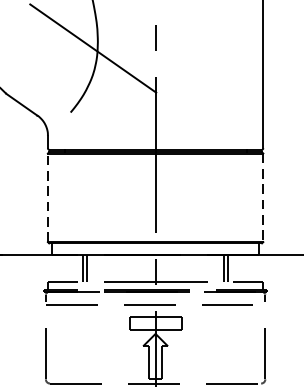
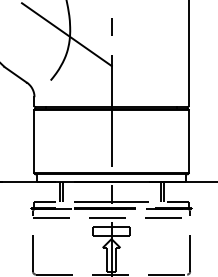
line: (48, 197) -> (34, 141), dashed -> solid
line: (262, 197) -> (188, 141), dashed -> solid

